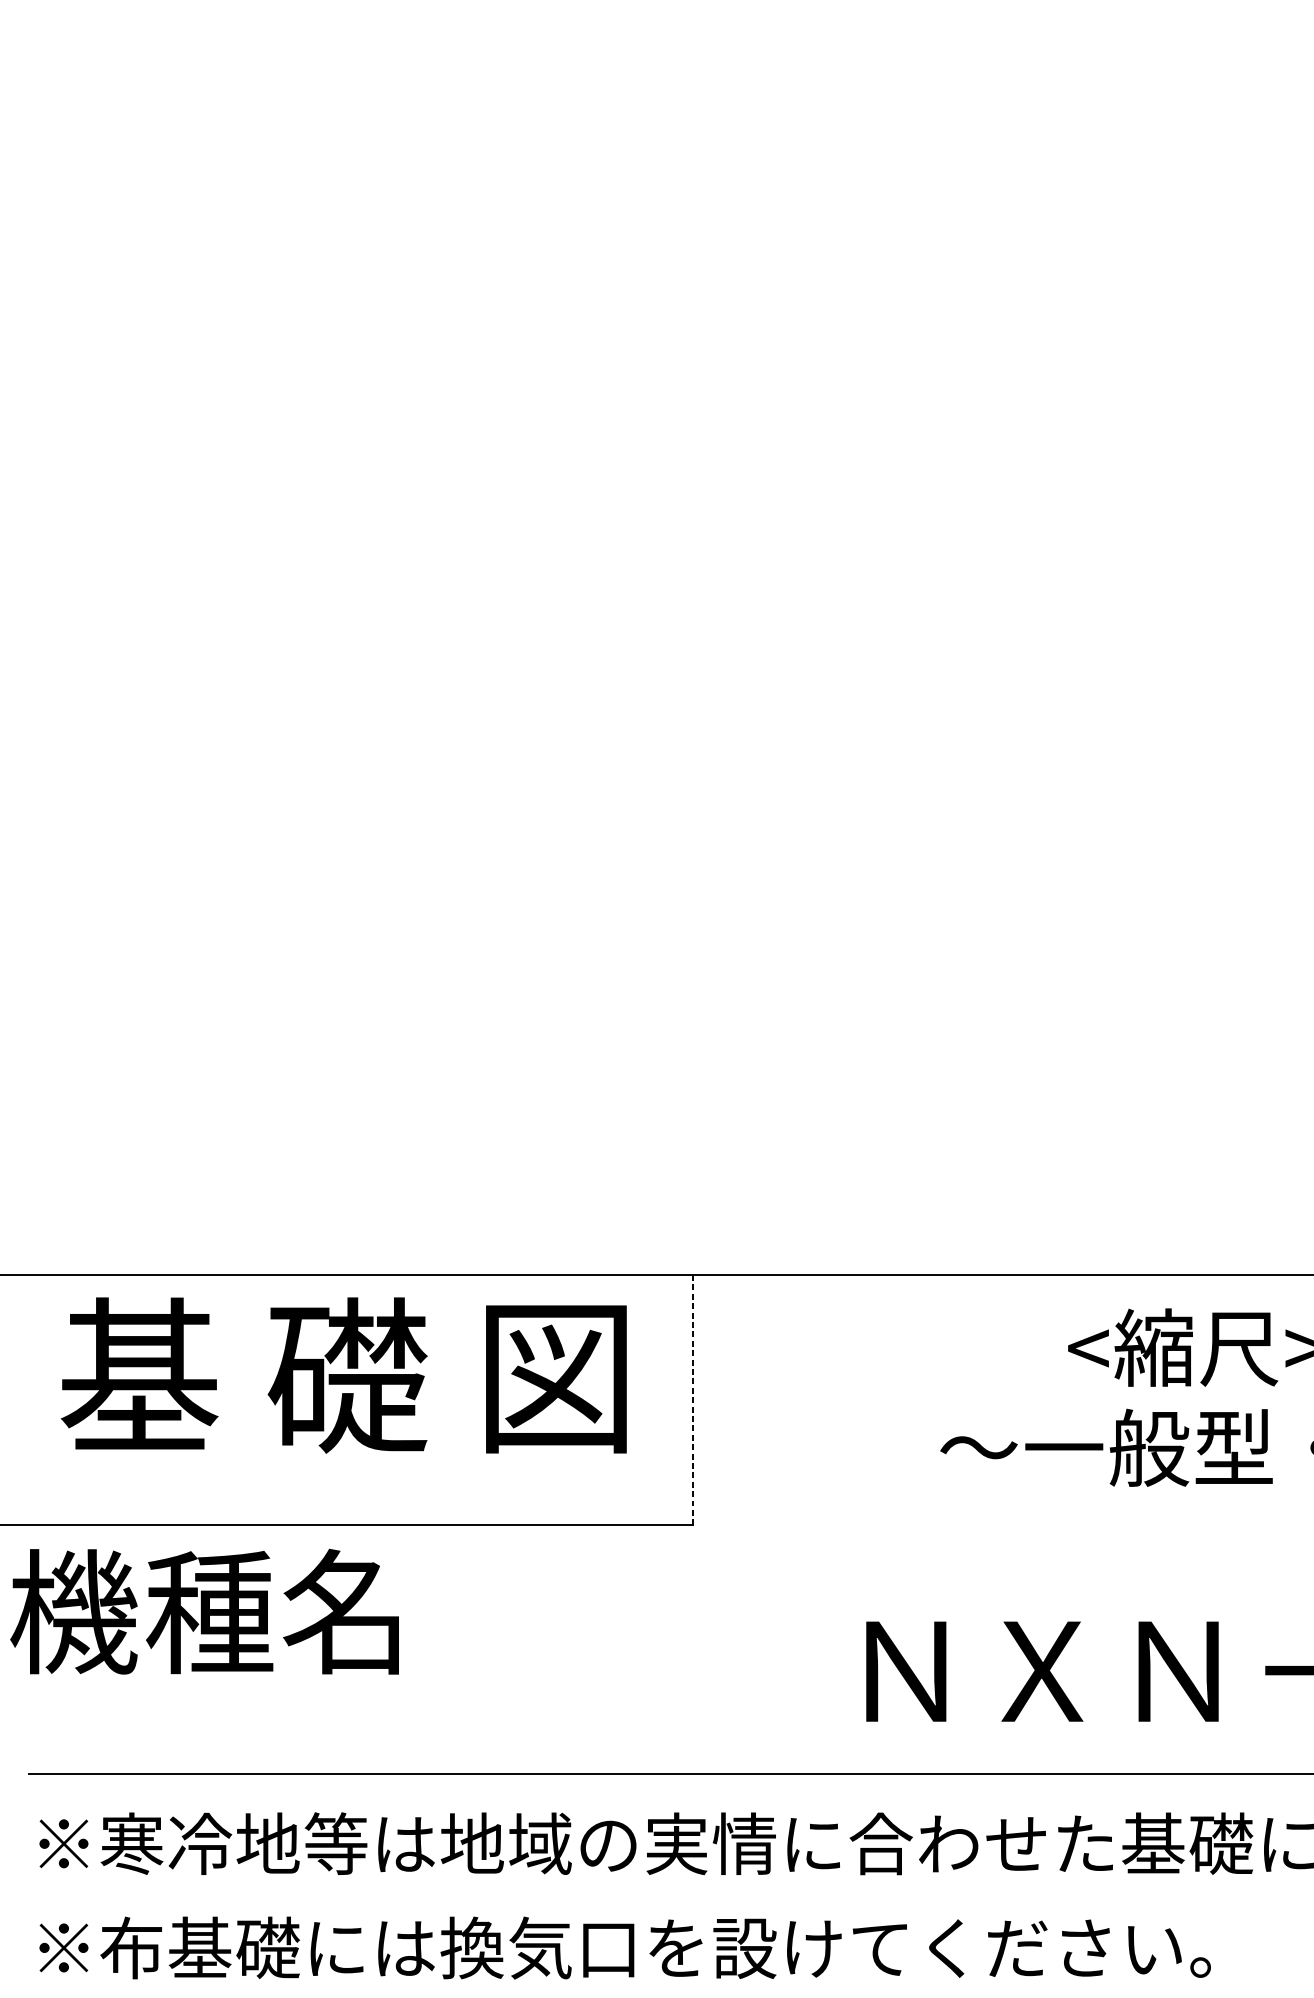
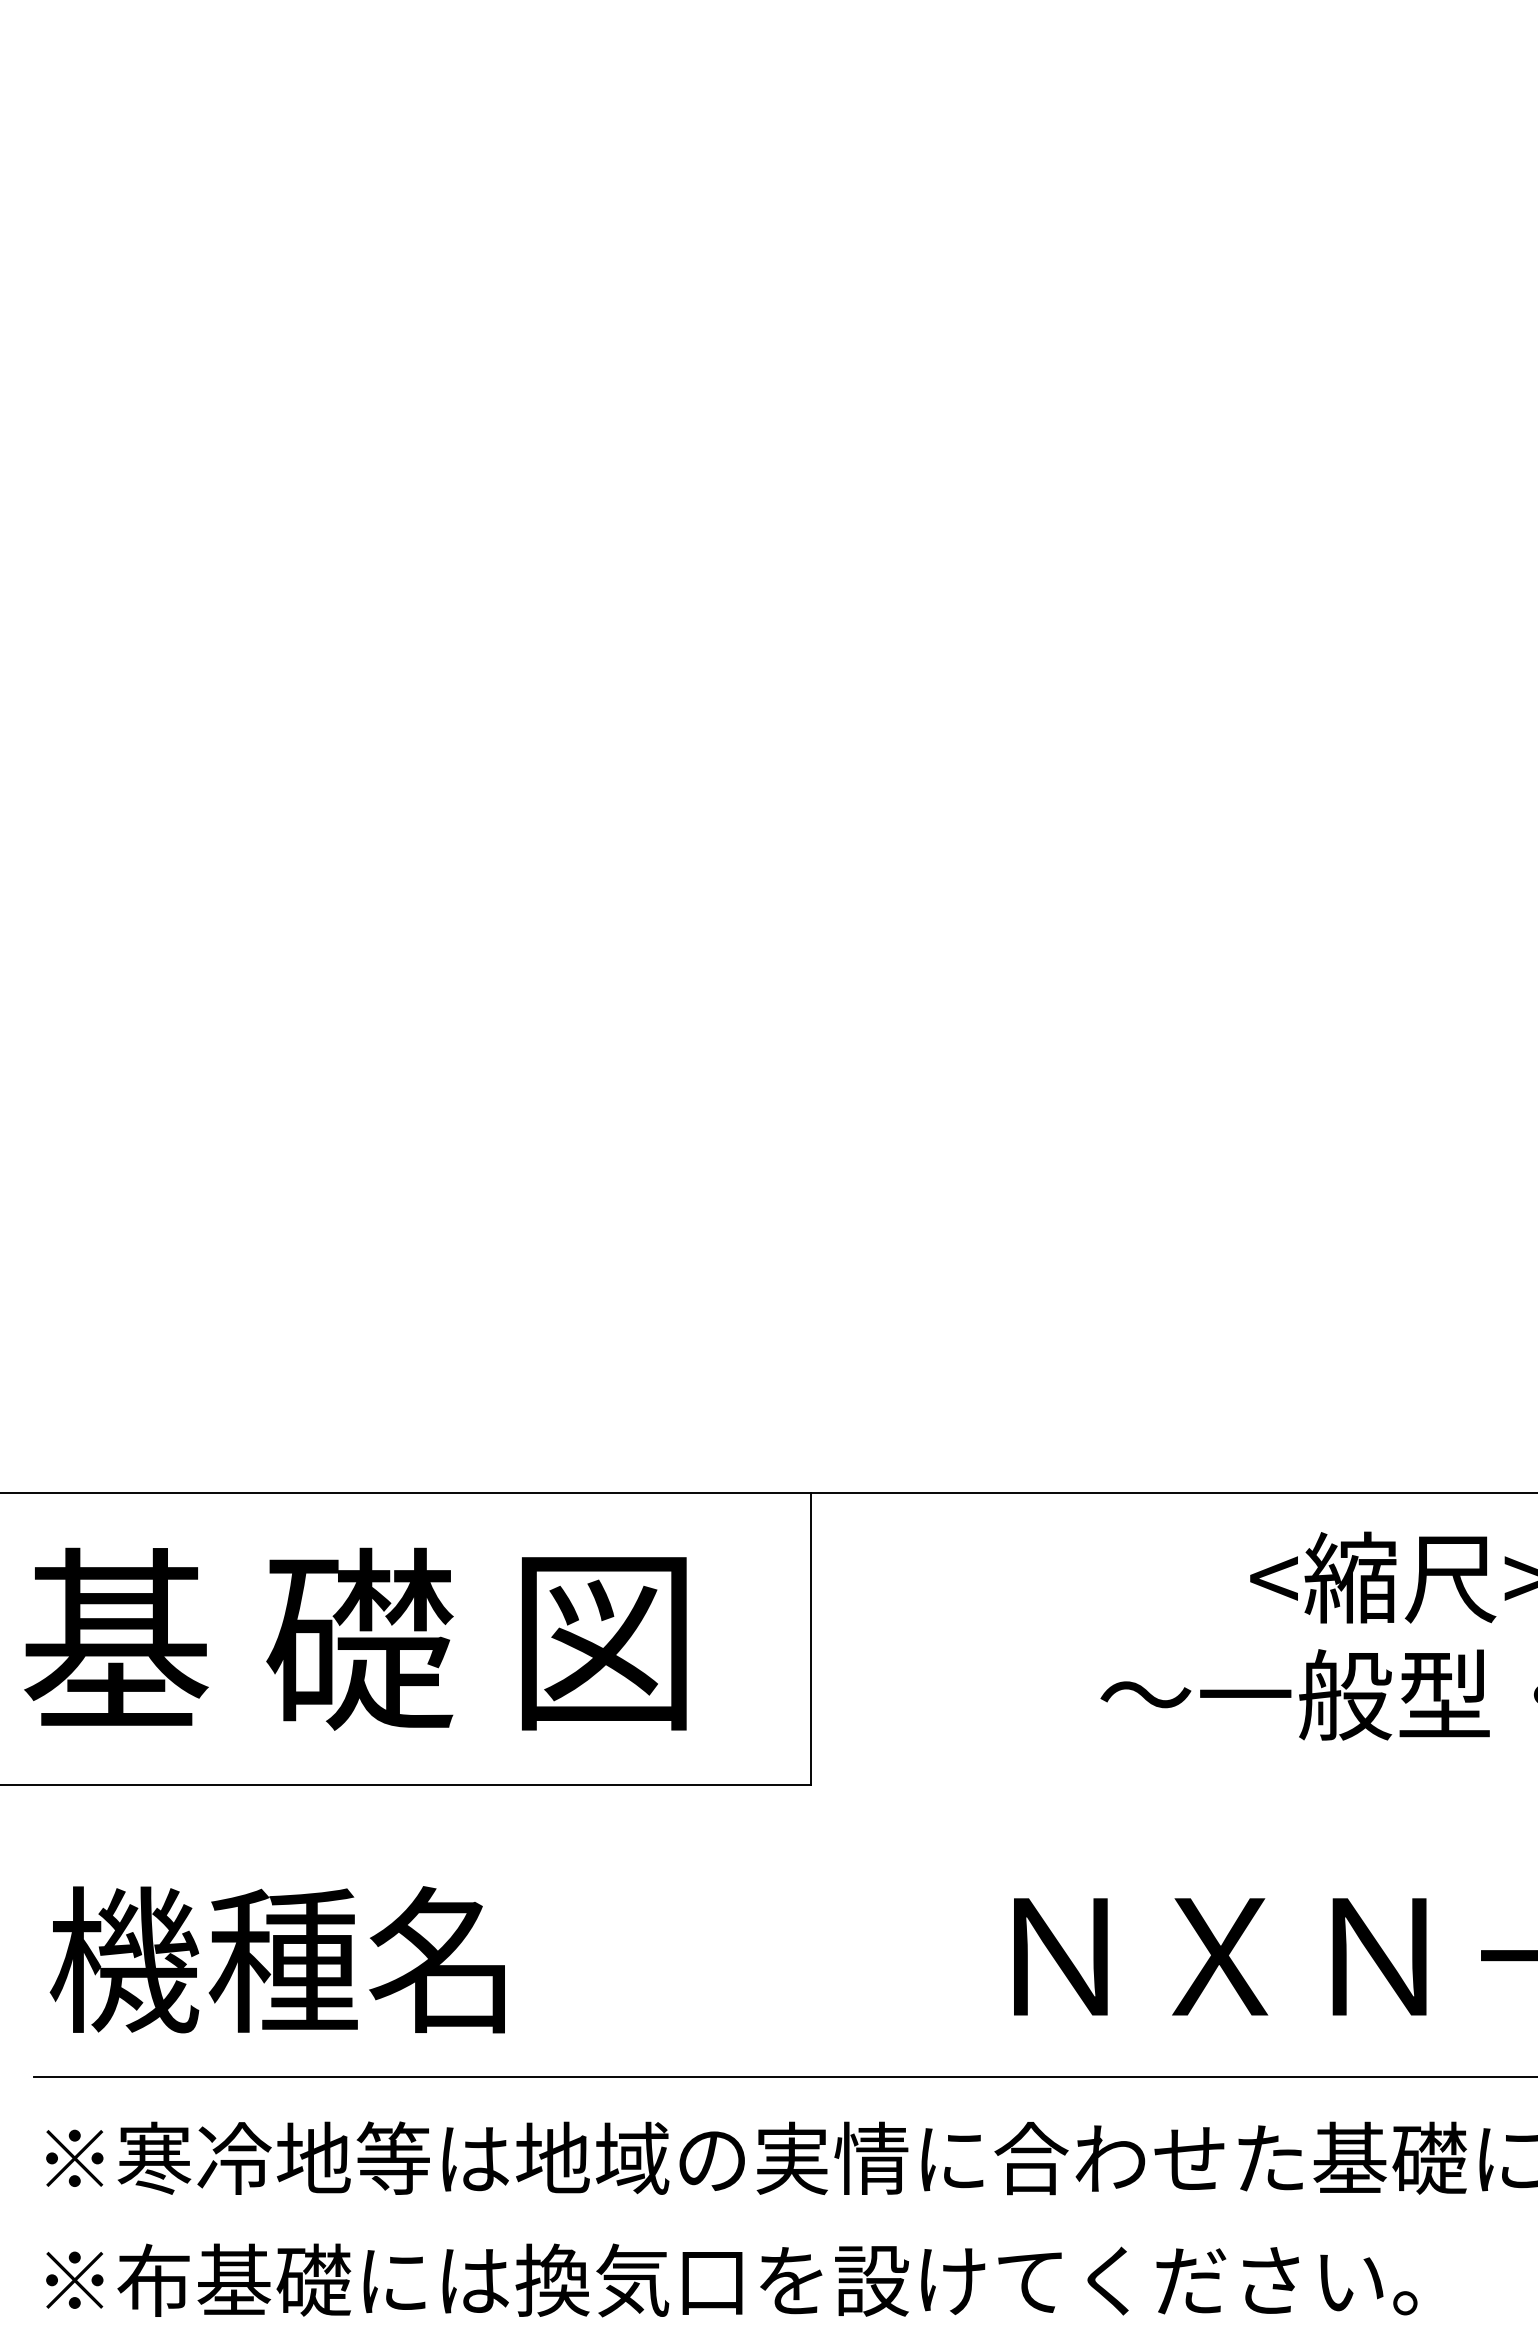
text: (343, 1374) -> (355, 1638), moved
line: (693, 1400) -> (811, 1639), dashed -> solid
text: (203, 1611) -> (276, 1959), moved

